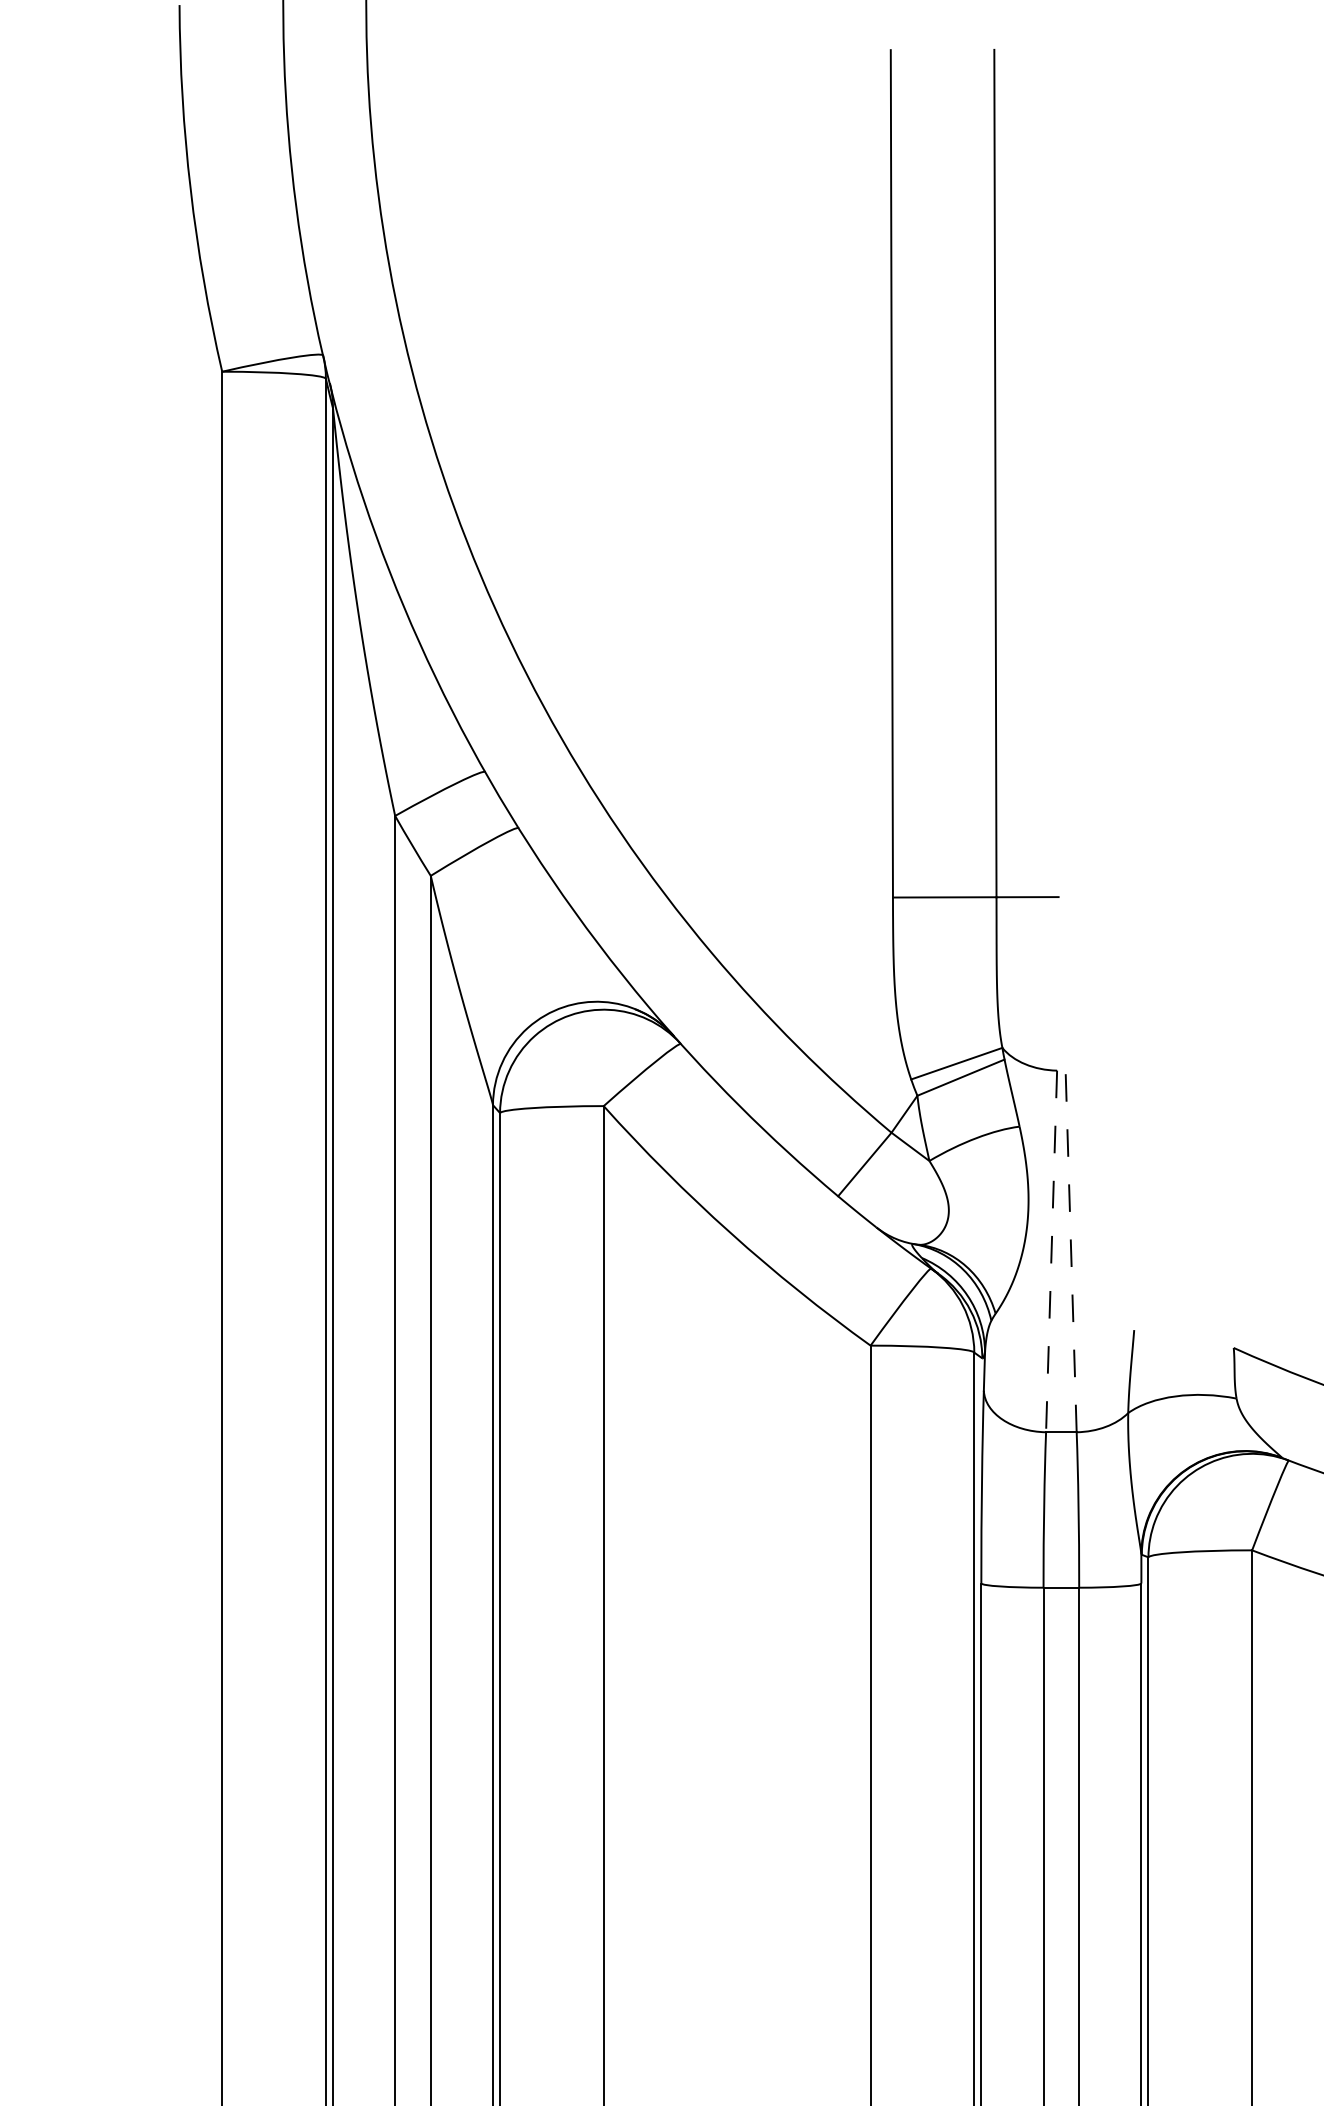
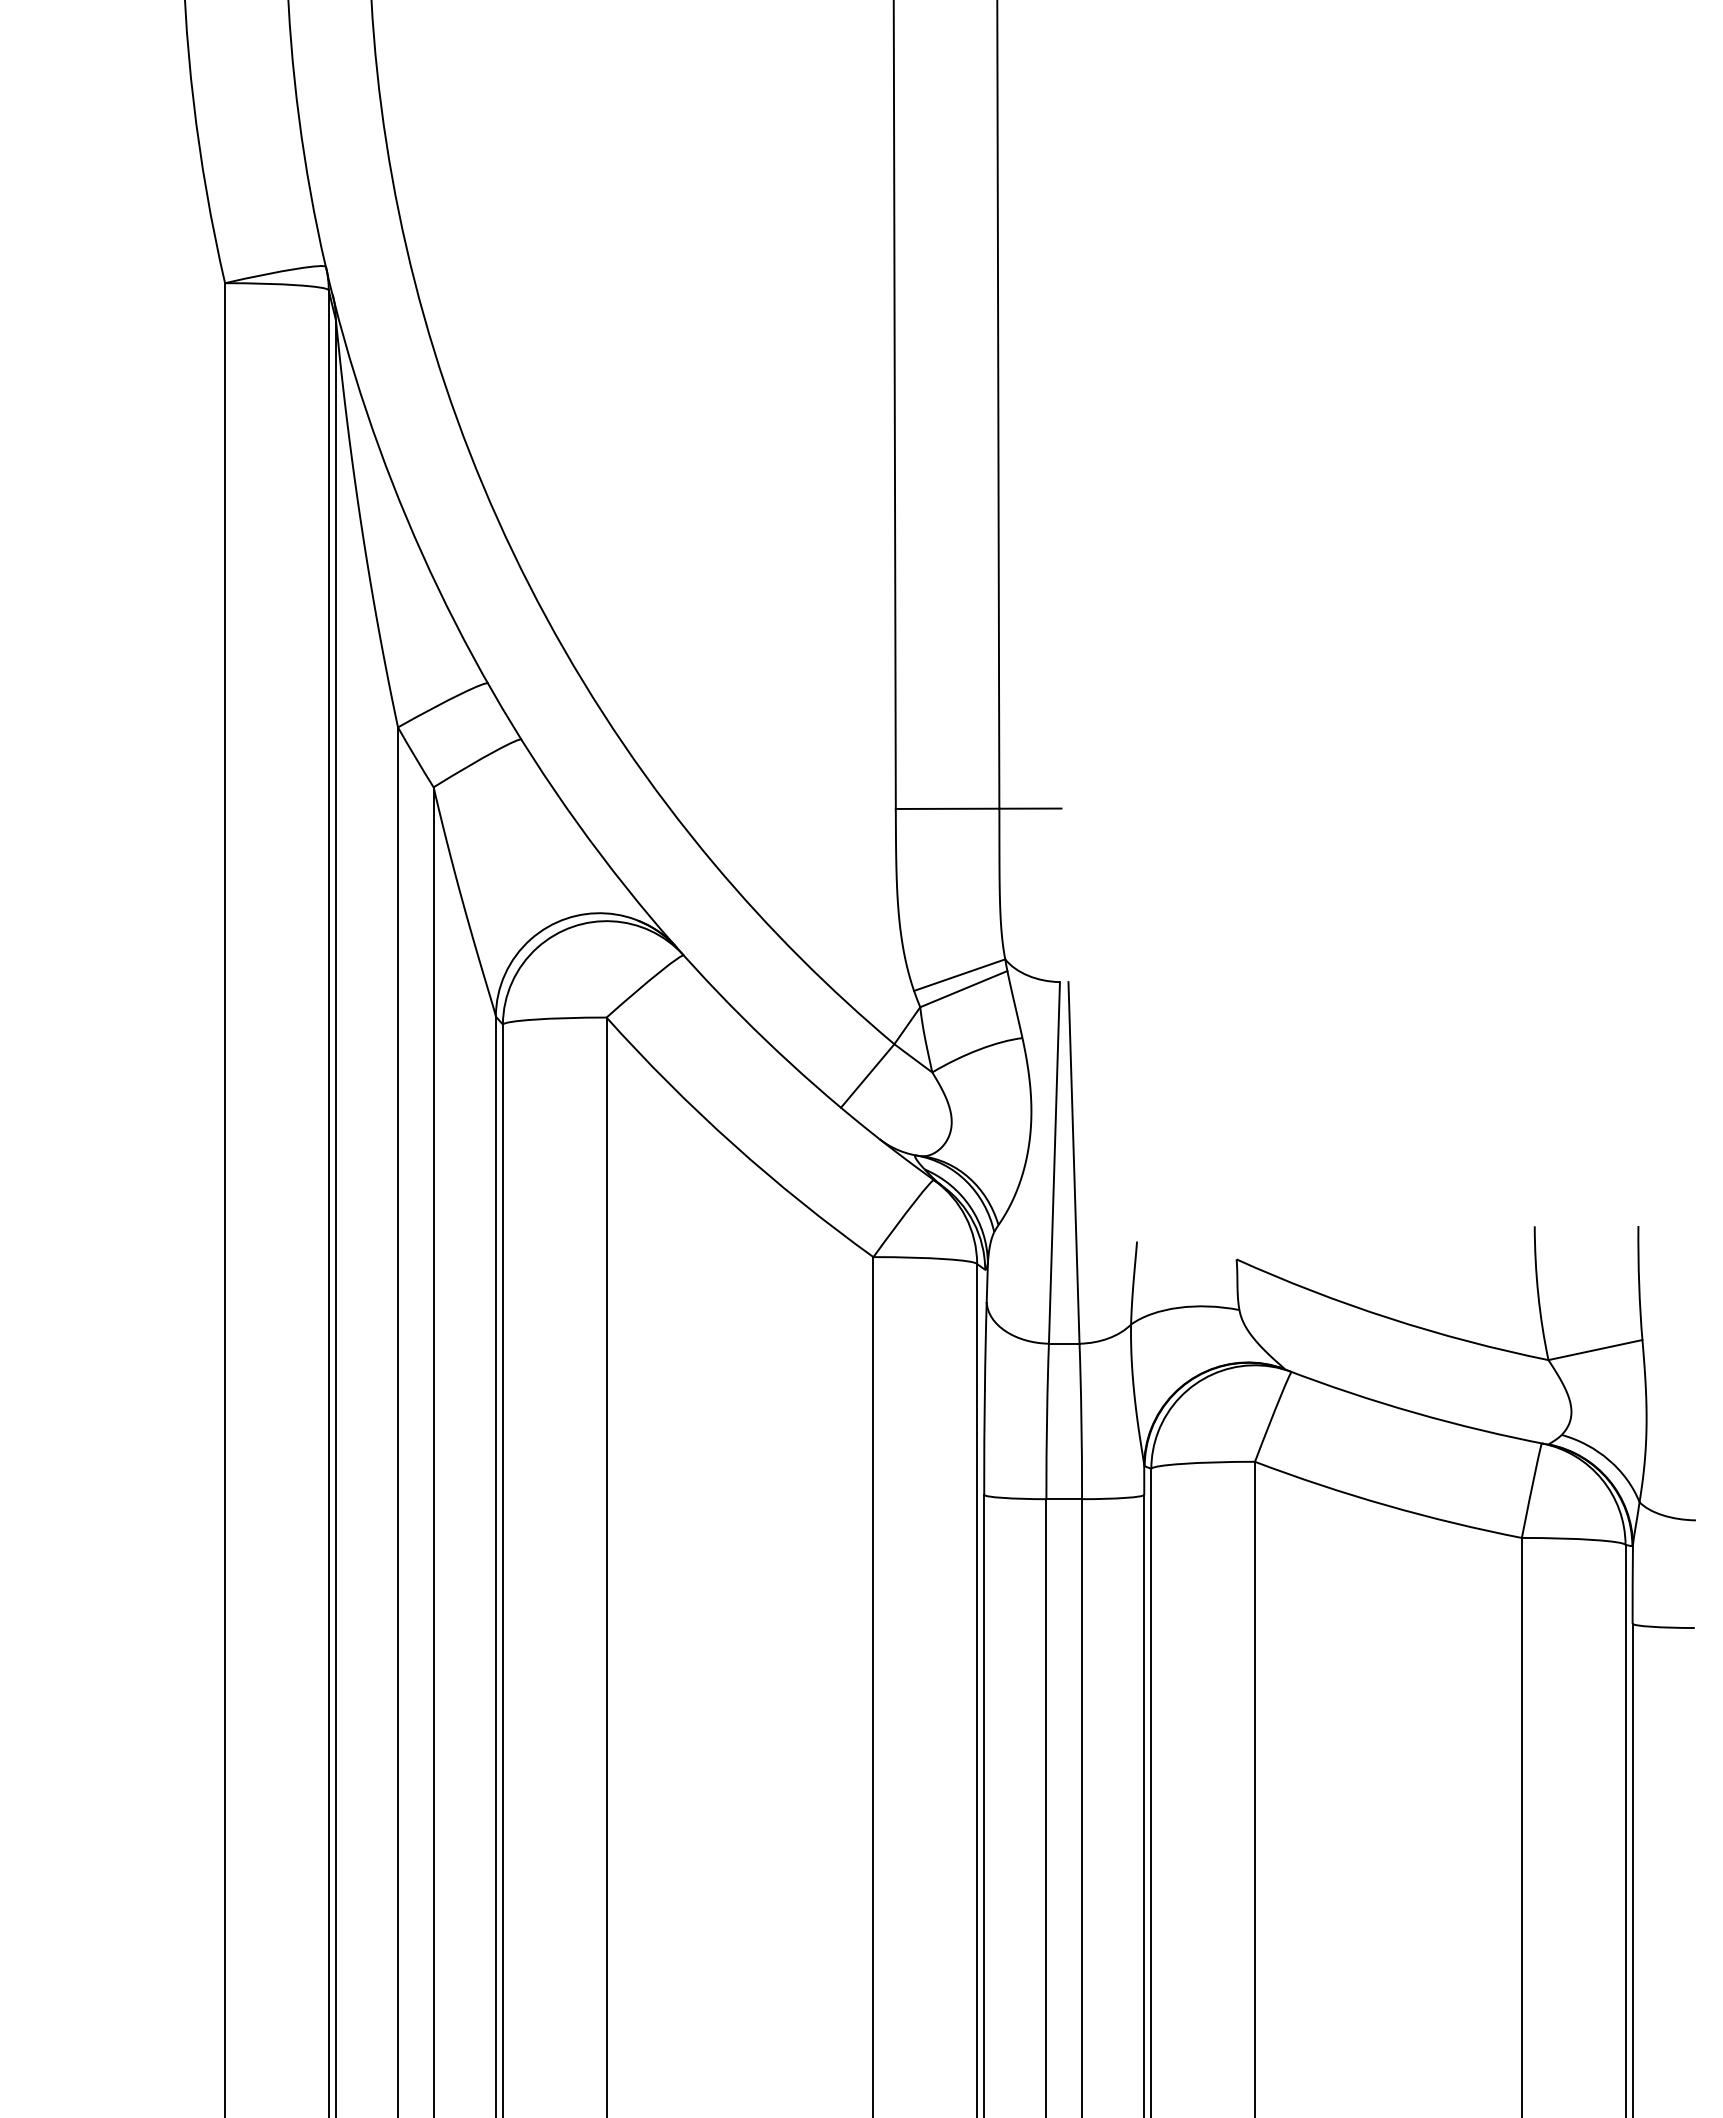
line: (1051, 1251) -> (1054, 1162), dashed -> solid
line: (1071, 1251) -> (1074, 1162), dashed -> solid

